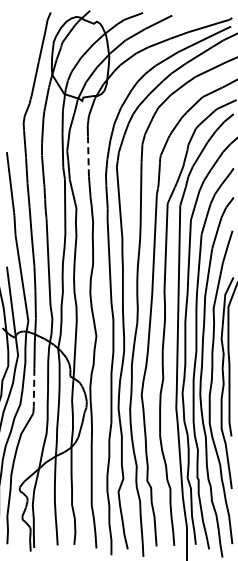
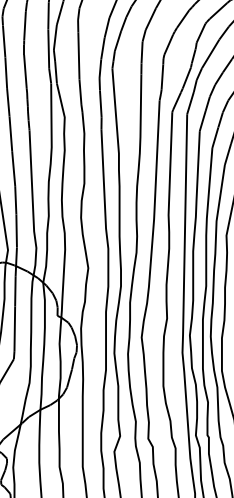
line: (88, 155) -> (78, 55), dashed -> solid
line: (34, 387) -> (15, 328), dashed -> solid

